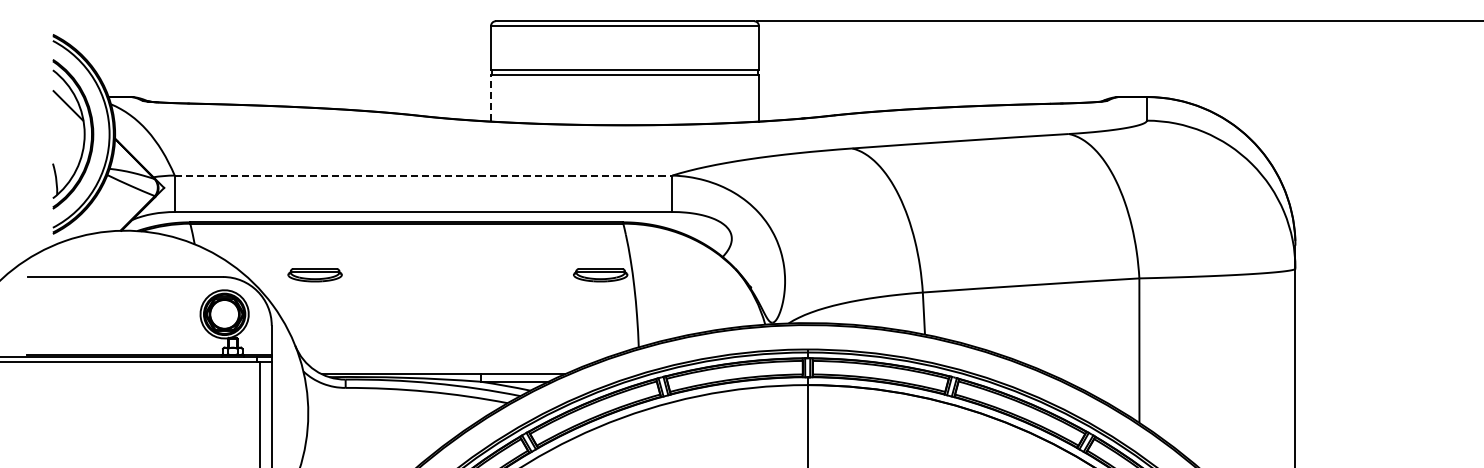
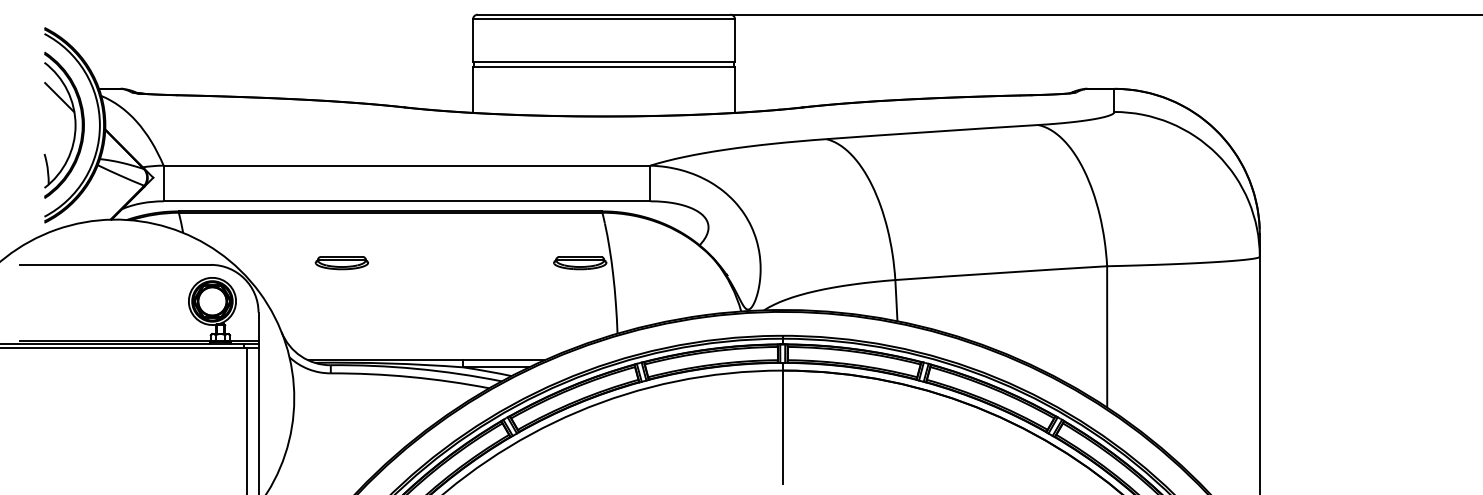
line: (491, 98) -> (473, 90), dashed -> solid
line: (424, 175) -> (407, 165), dashed -> solid
part: (314, 275) -> (341, 263), moved

